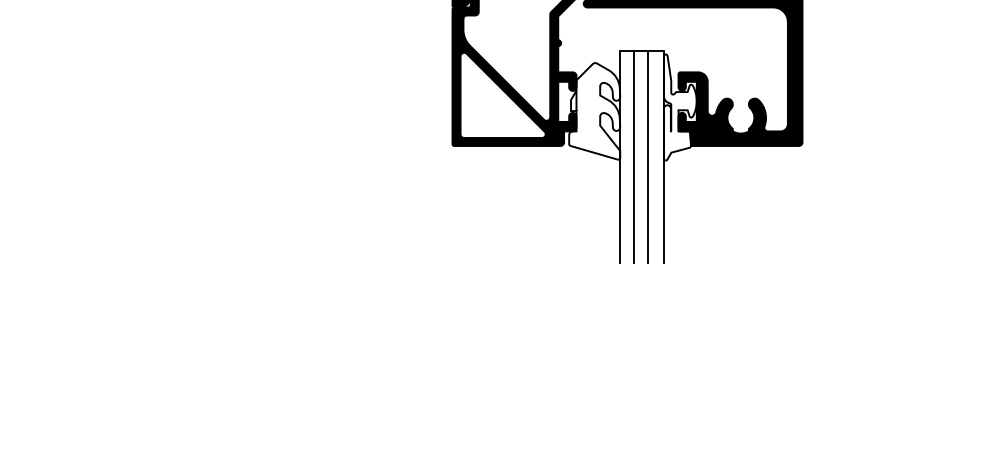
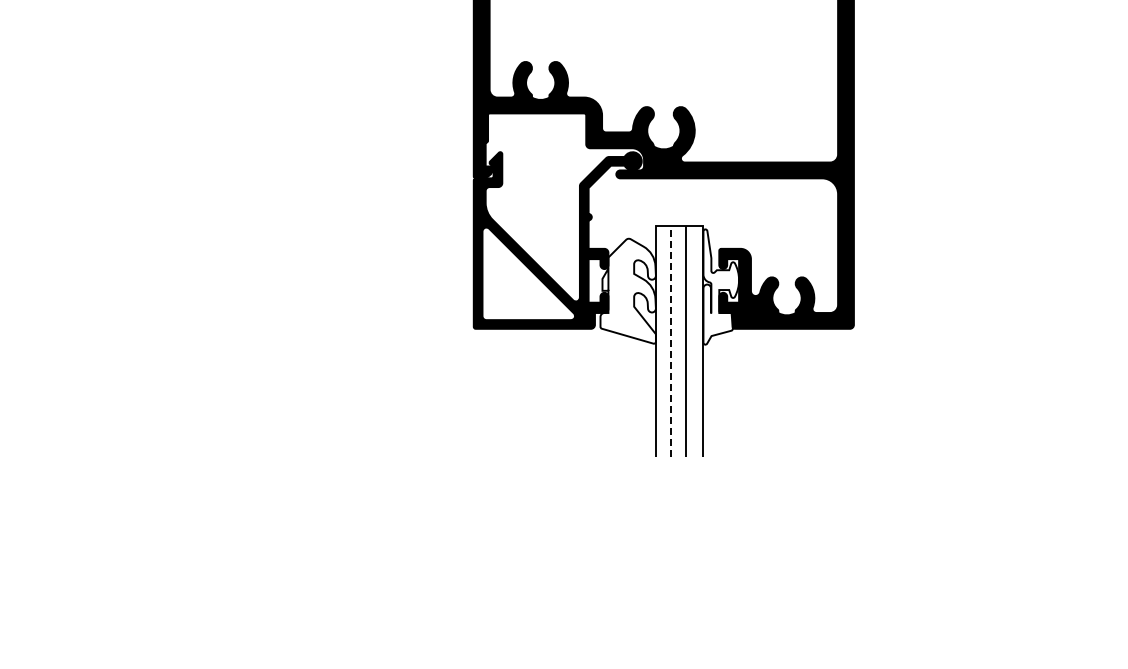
line: (633, 156) -> (670, 340), solid -> dashed

